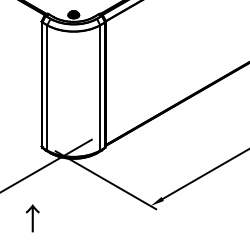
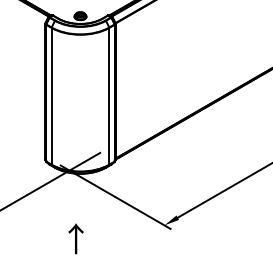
text: (32, 218) -> (75, 239), moved

